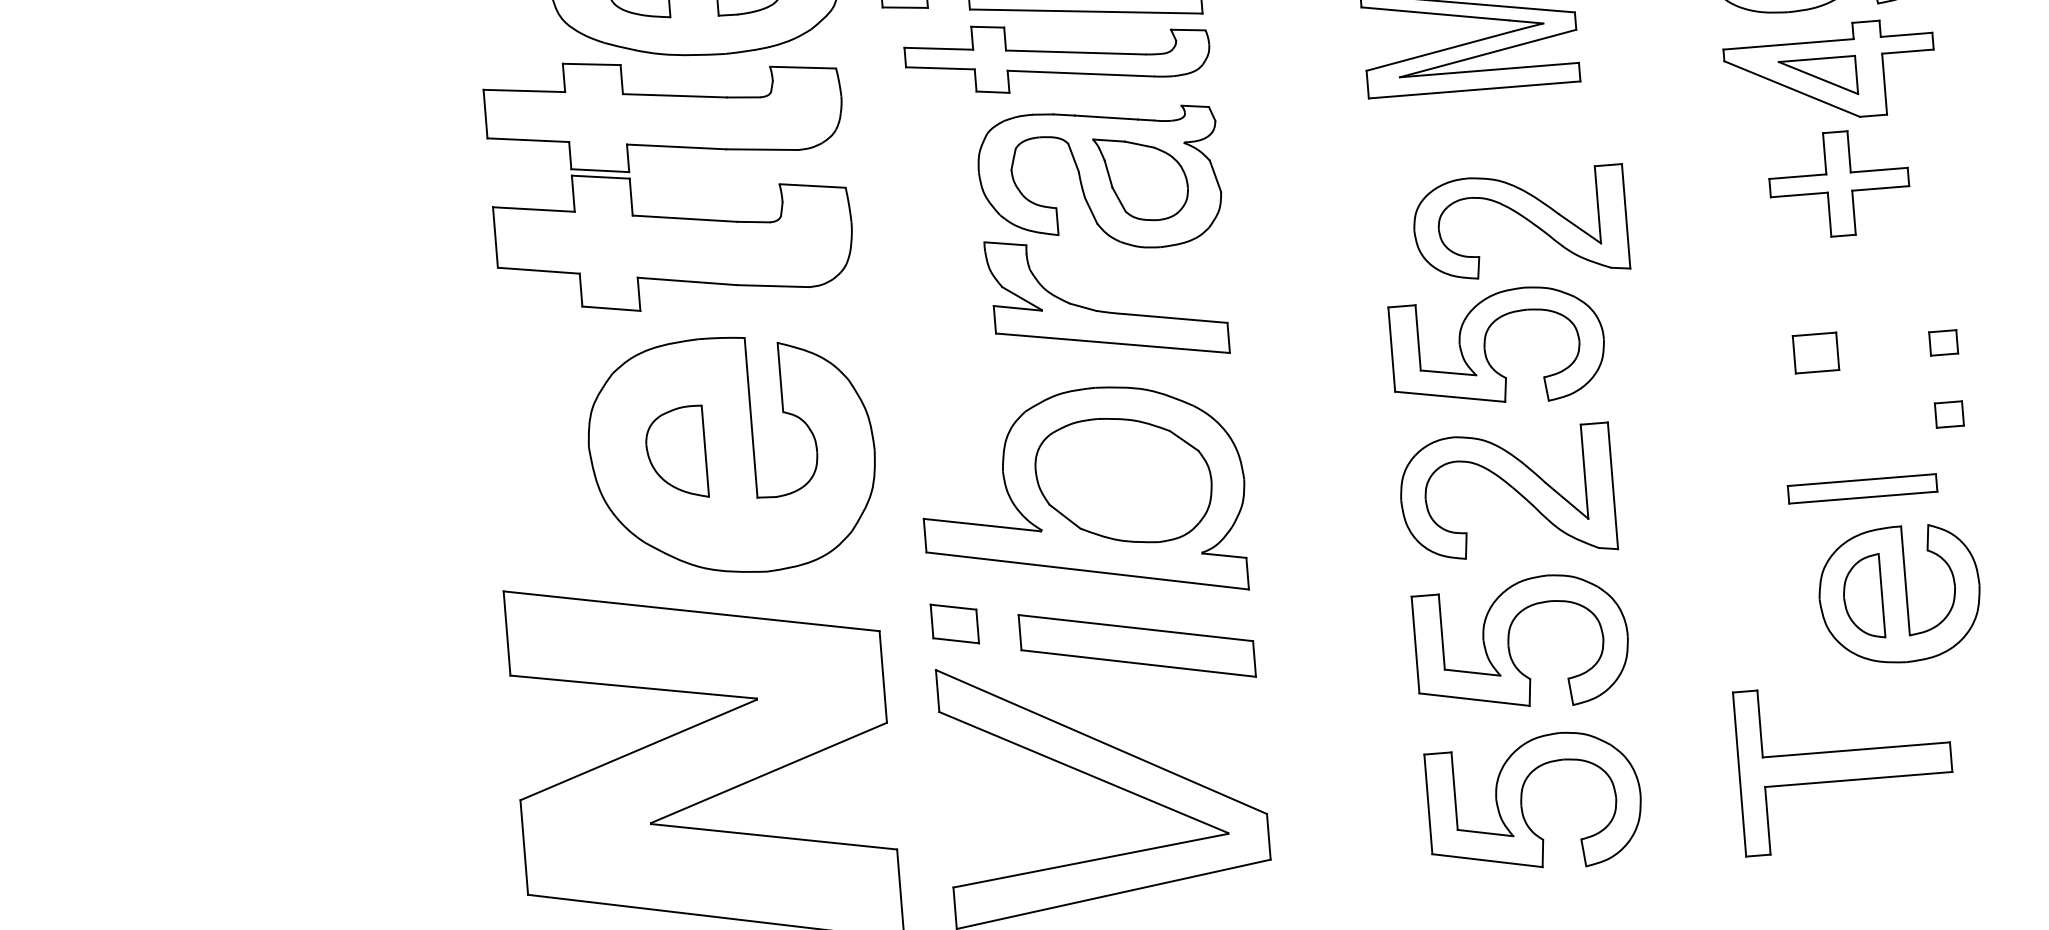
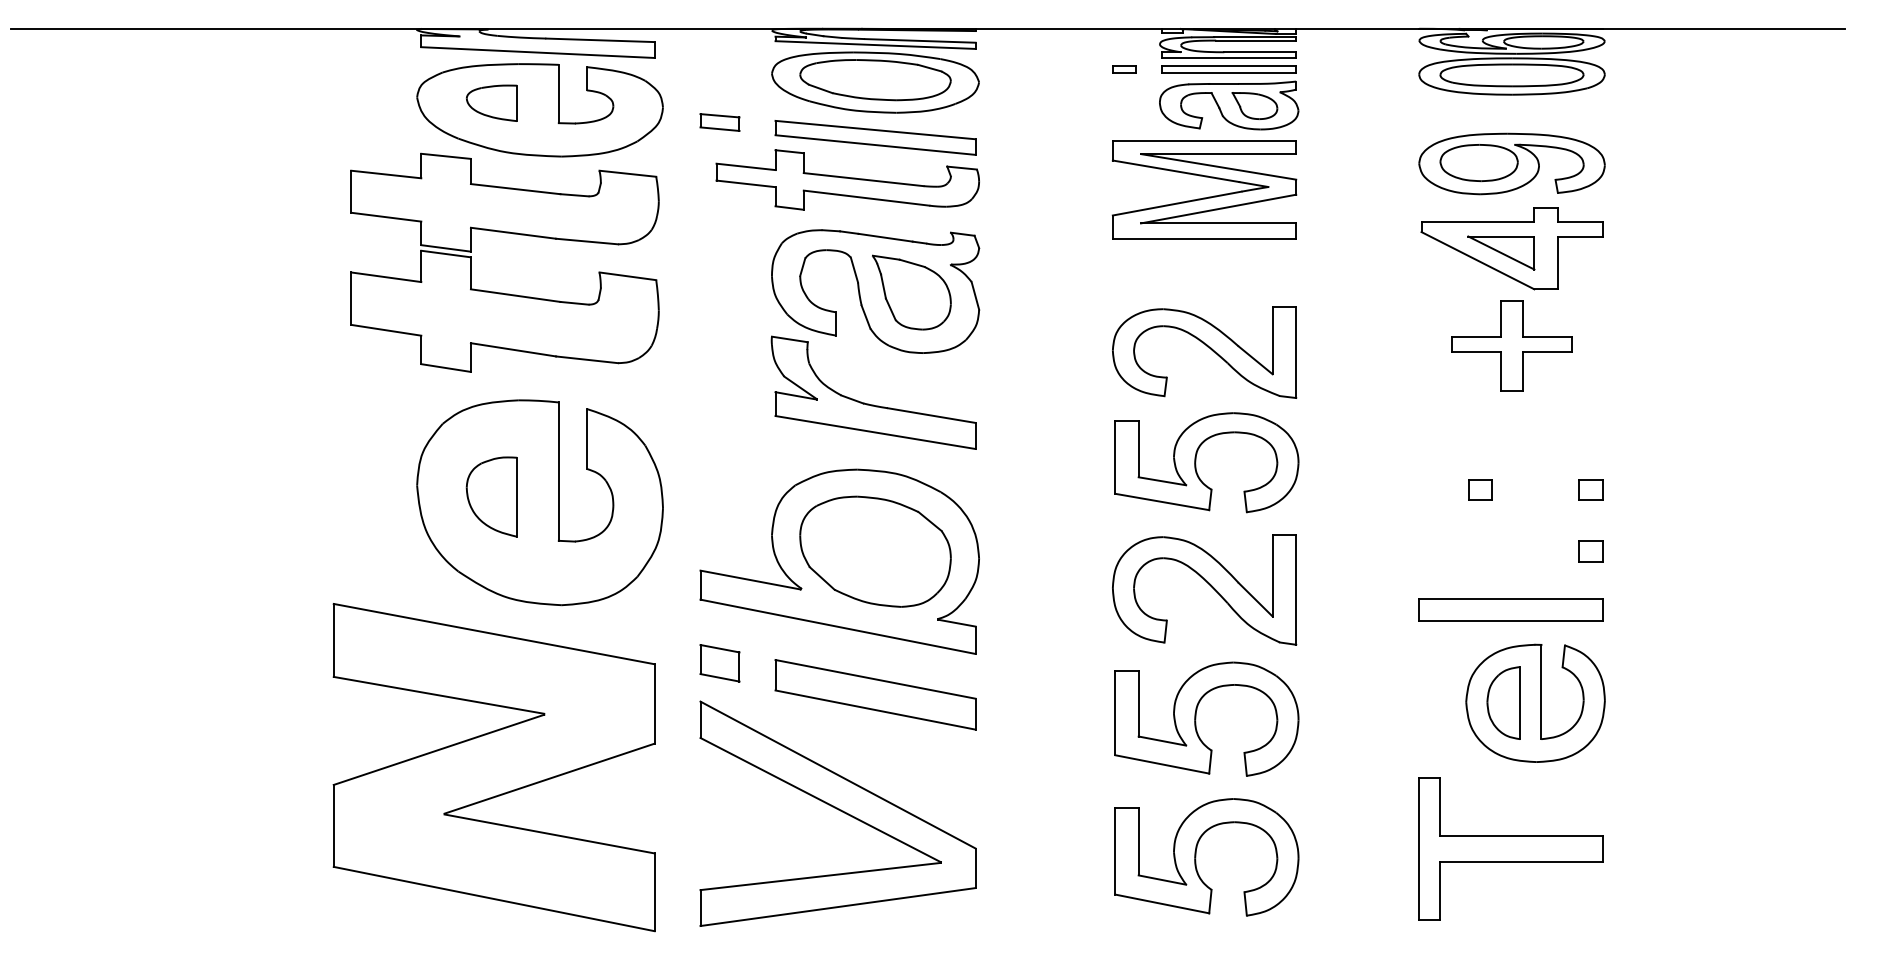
part: (1520, 224) -> (1204, 352), moved
part: (1816, 352) -> (1480, 489), size x0.62
part: (1862, 488) -> (1510, 609), size x1.43
part: (1844, 765) -> (1510, 848), moved

